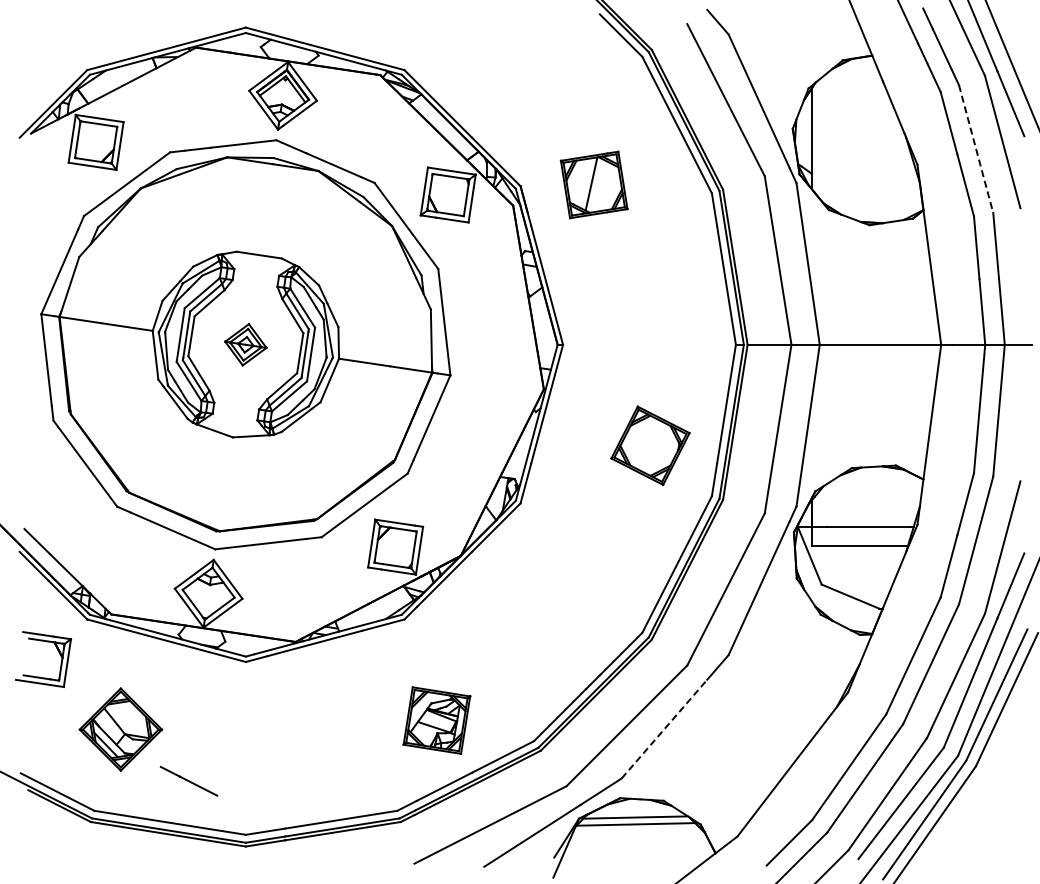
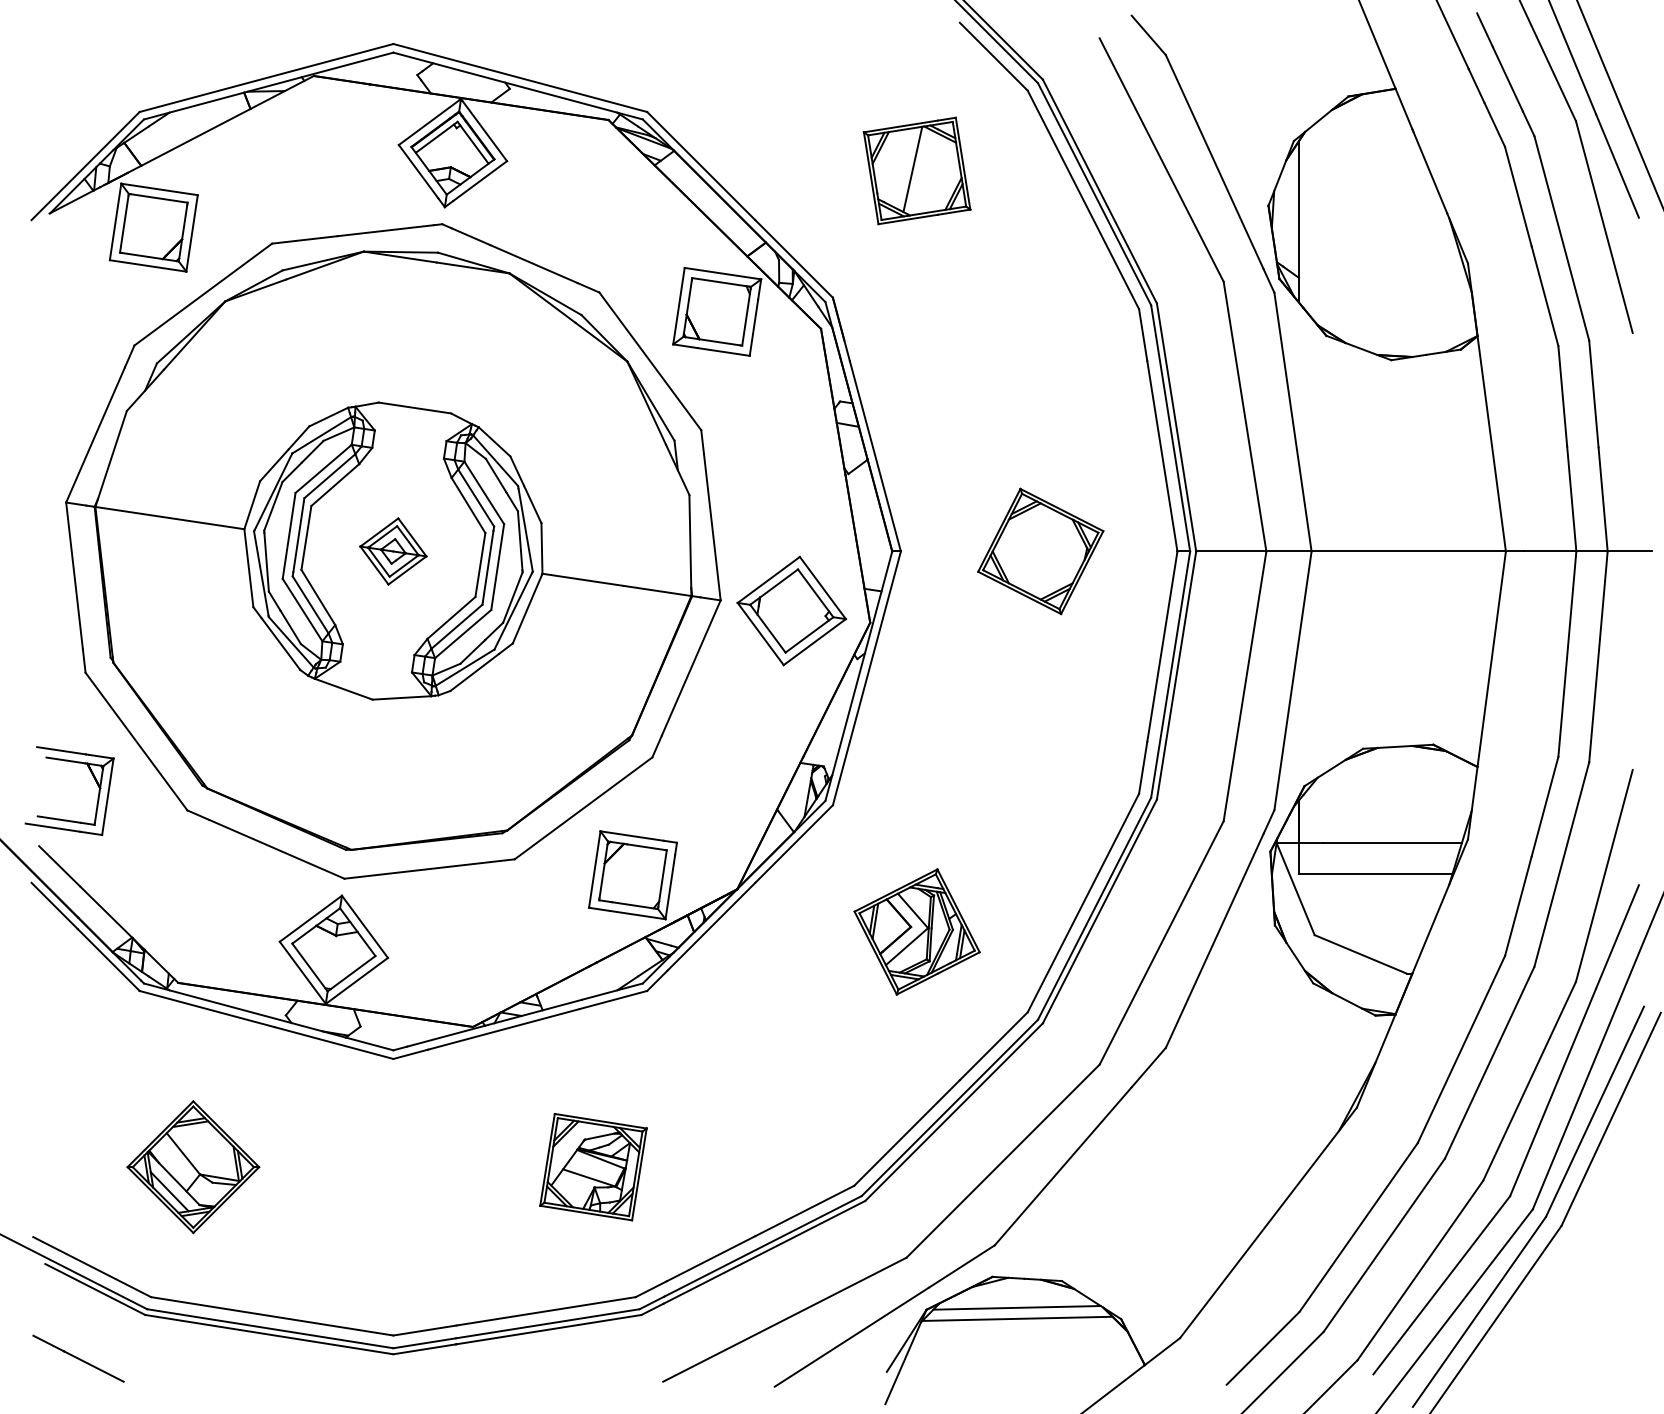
line: (976, 149) -> (1562, 238), dashed -> solid
part: (593, 184) -> (916, 170), moved
part: (494, 381) -> (791, 610), added
part: (650, 445) -> (1040, 551), moved
part: (573, 582) -> (917, 931), added
part: (58, 652) -> (93, 779), moved
part: (436, 720) -> (592, 1167), moved
line: (664, 728) -> (1063, 1165), dashed -> solid
line: (188, 780) -> (77, 1357), moved

